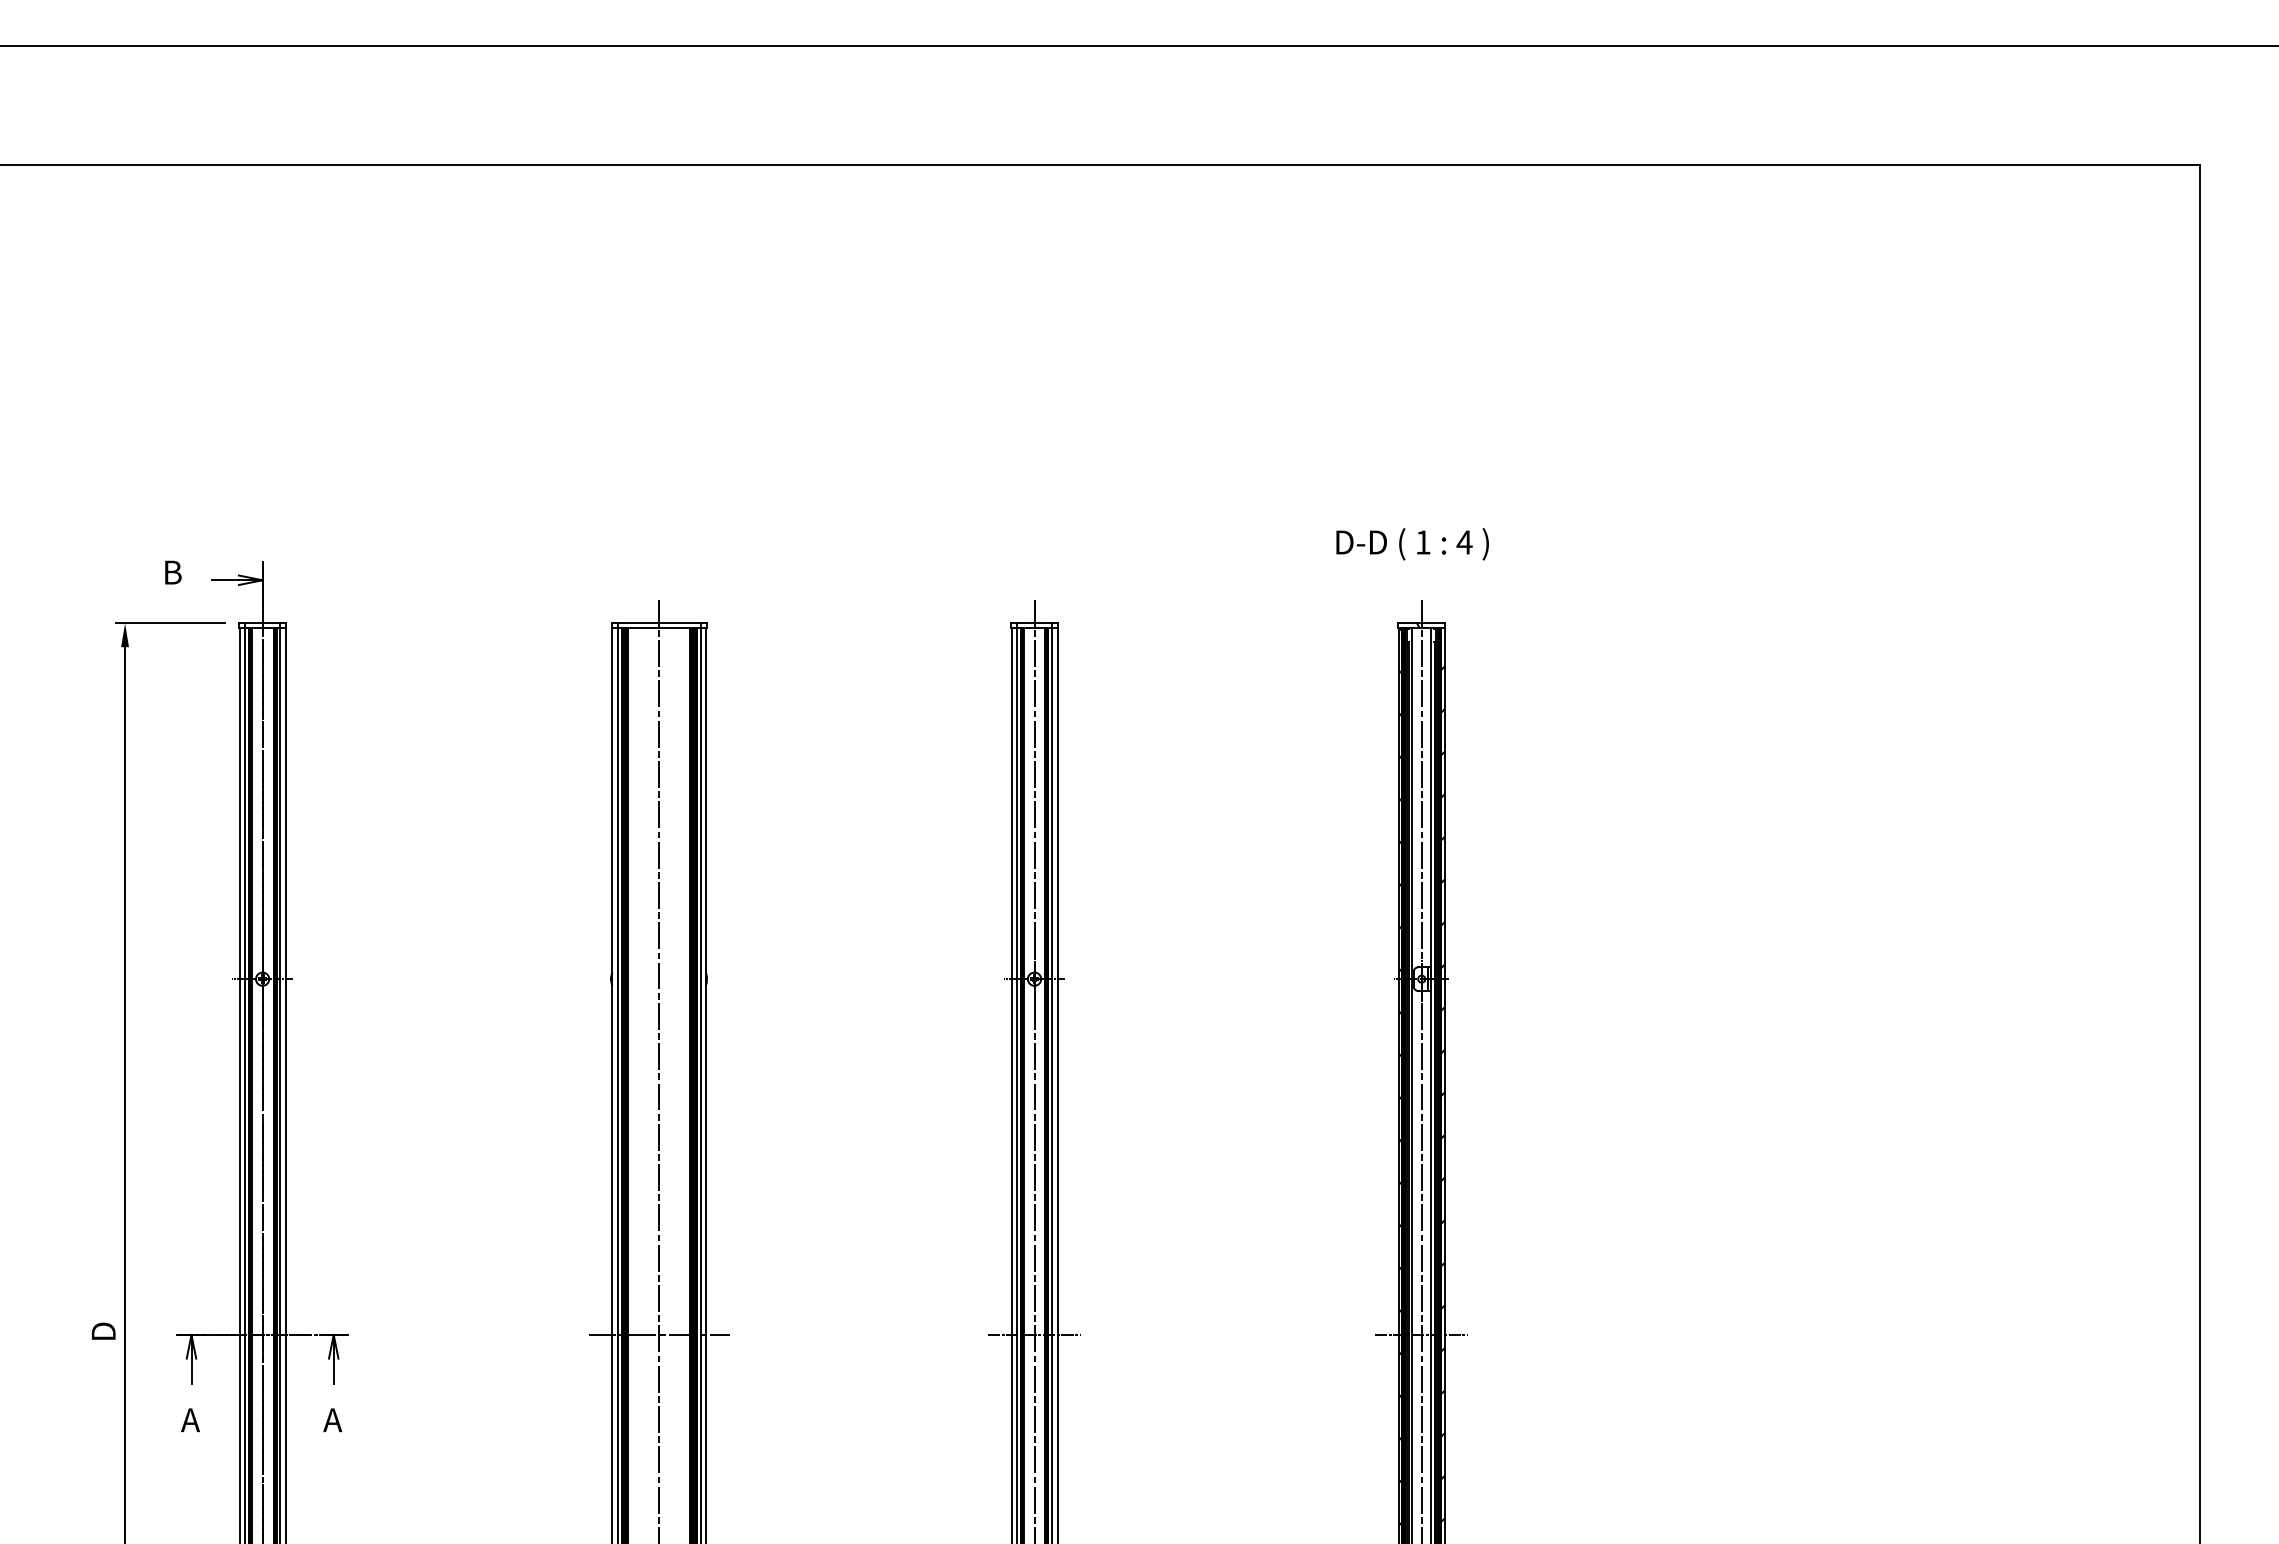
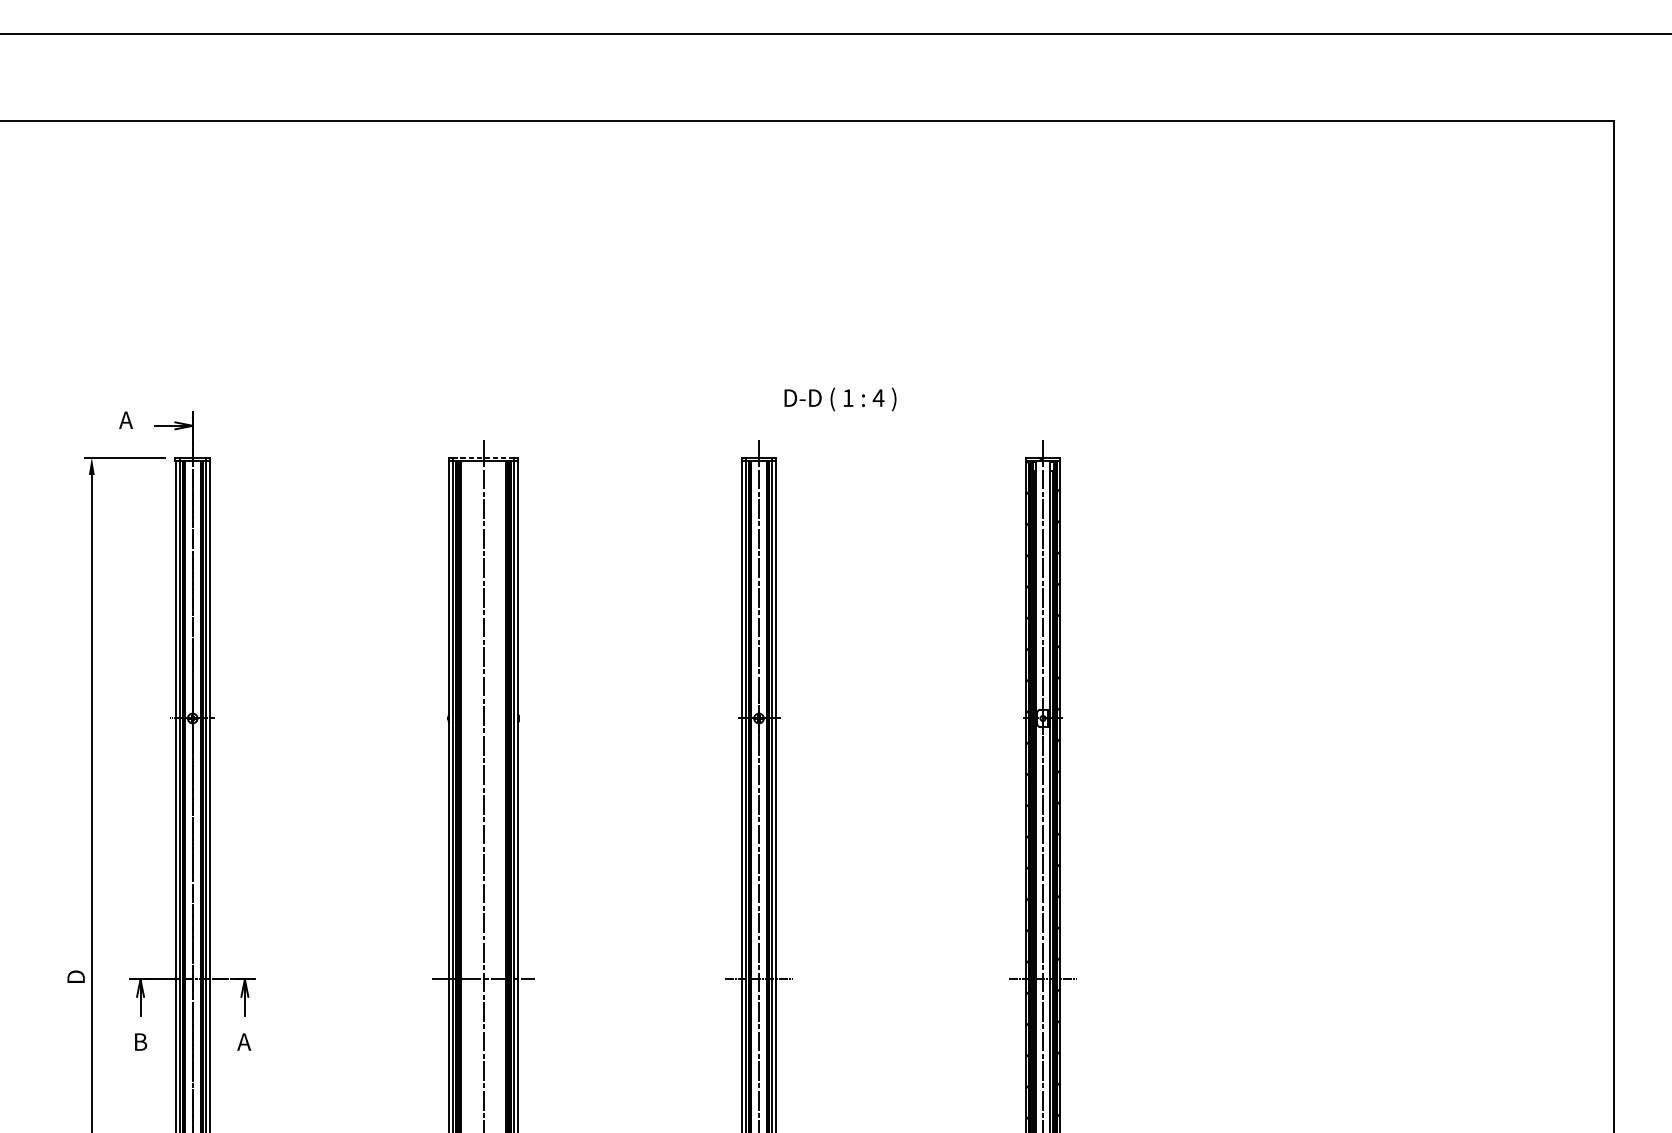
text: (1412, 544) -> (840, 399), moved
text: (171, 572) -> (125, 420), B -> A
line: (659, 623) -> (483, 457), solid -> dashed
text: (190, 1420) -> (139, 1042), A -> B

